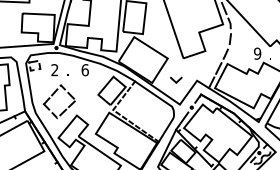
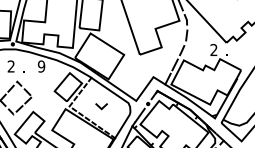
text: (257, 53) -> (213, 49), 9 -> 2
text: (84, 70) -> (40, 66), 6 -> 9
line: (175, 80) -> (100, 106), moved

